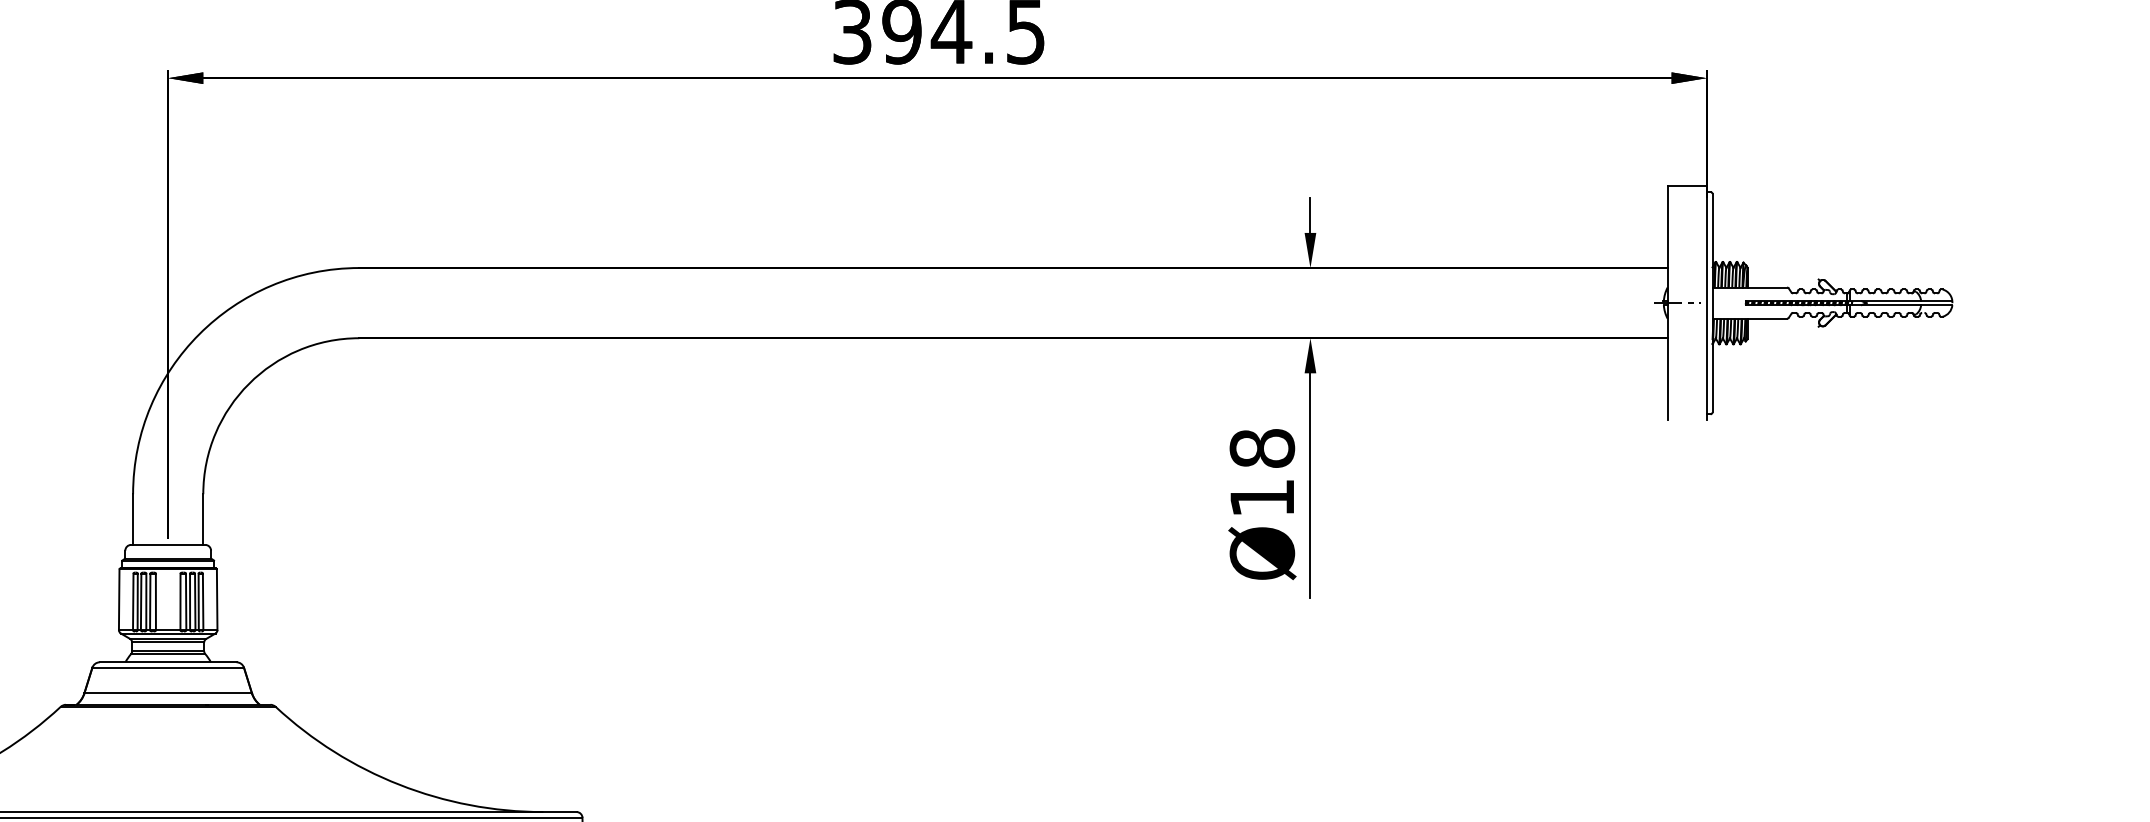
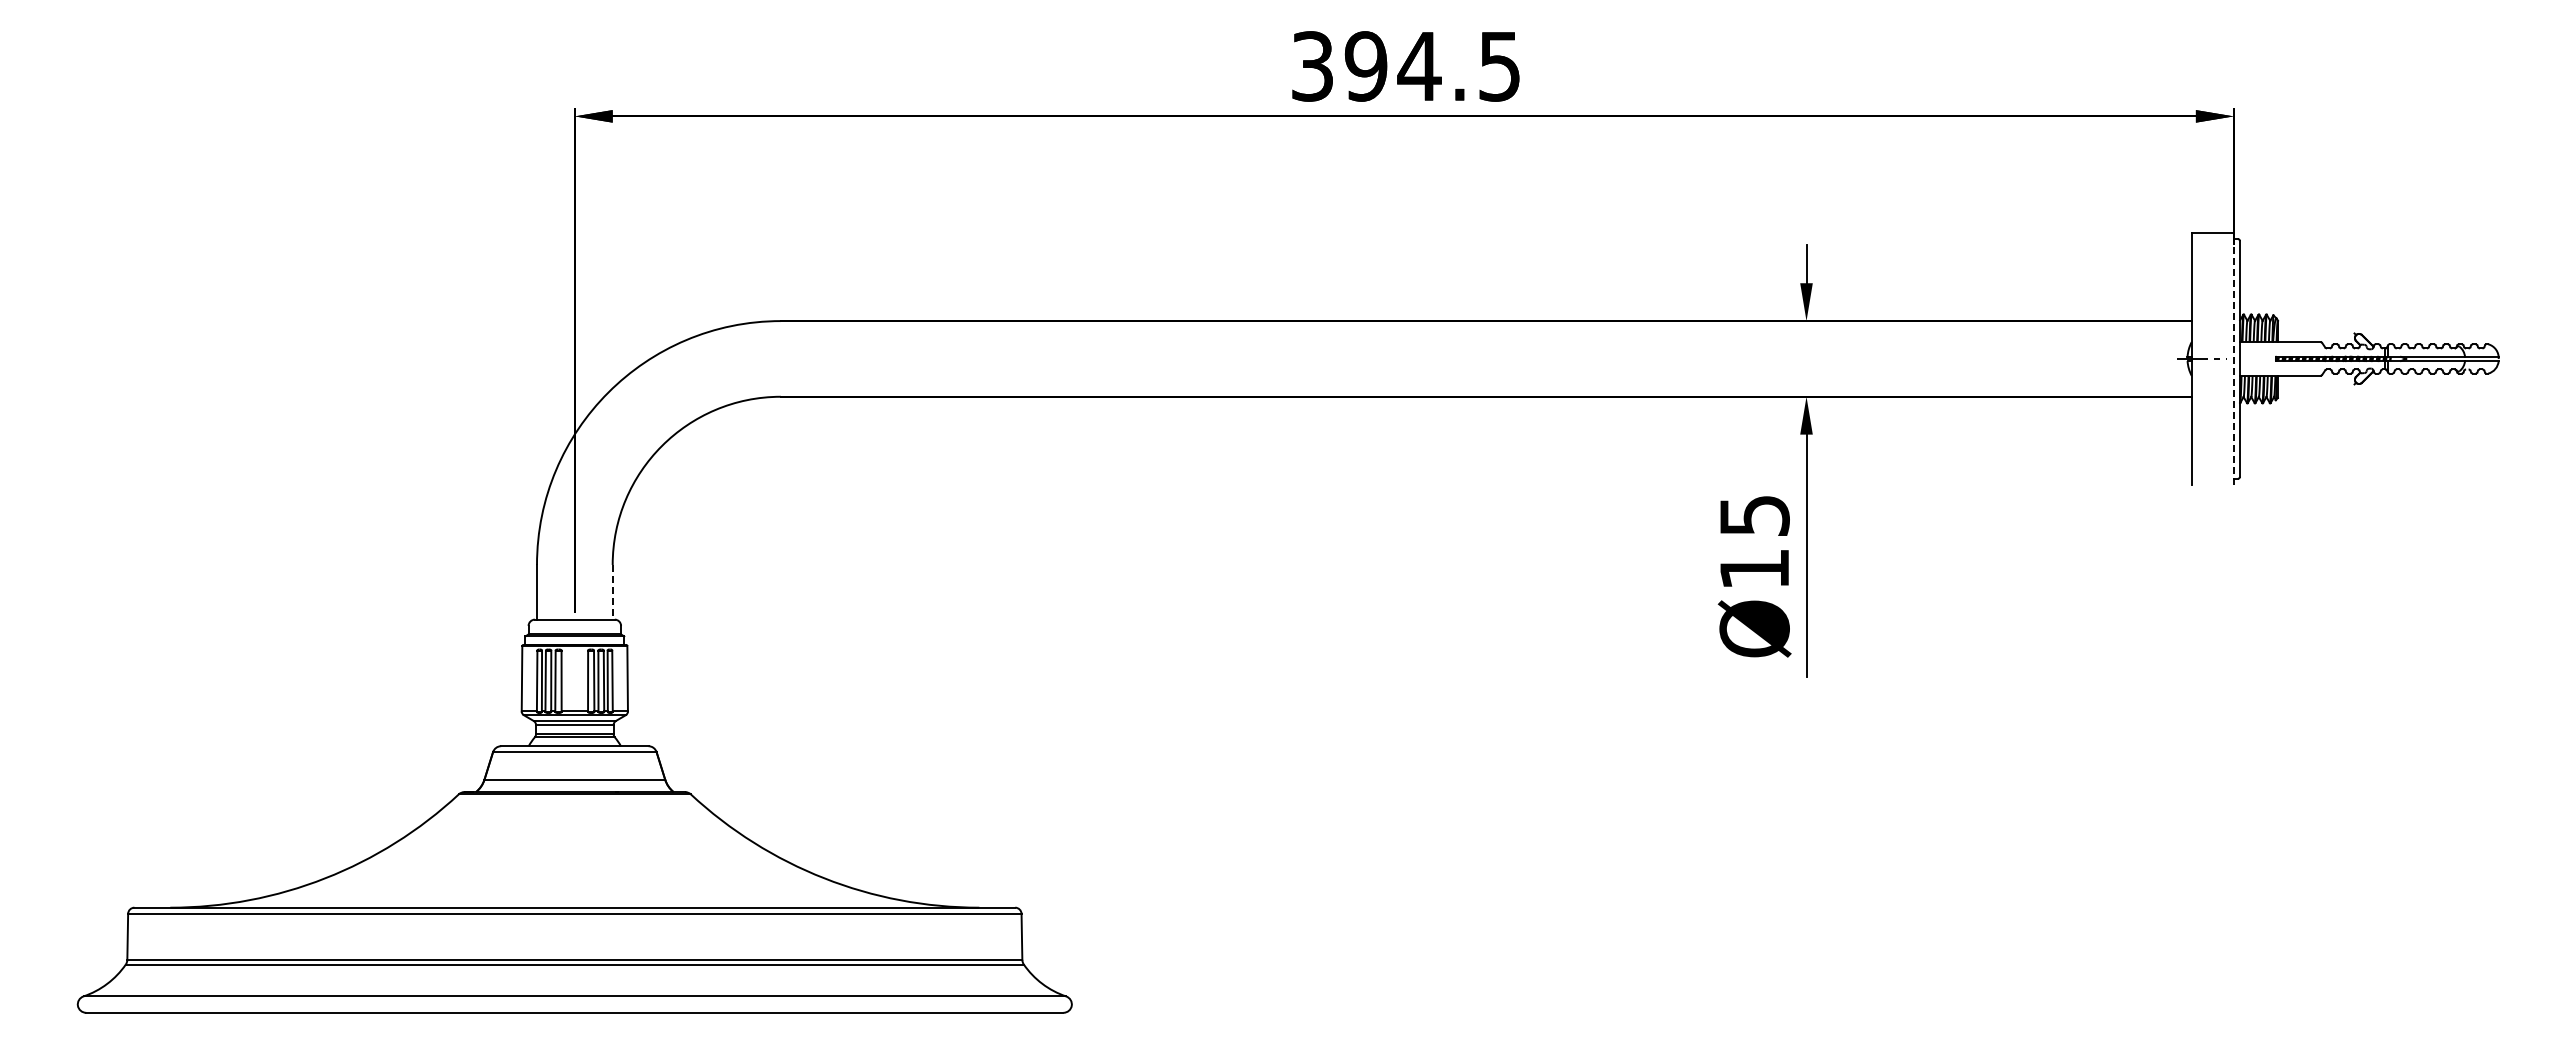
line: (1706, 302) -> (2233, 358), solid -> dashed
text: (1262, 448) -> (1754, 515), Ø18 -> Ø15
line: (203, 519) -> (612, 592), solid -> dashed

